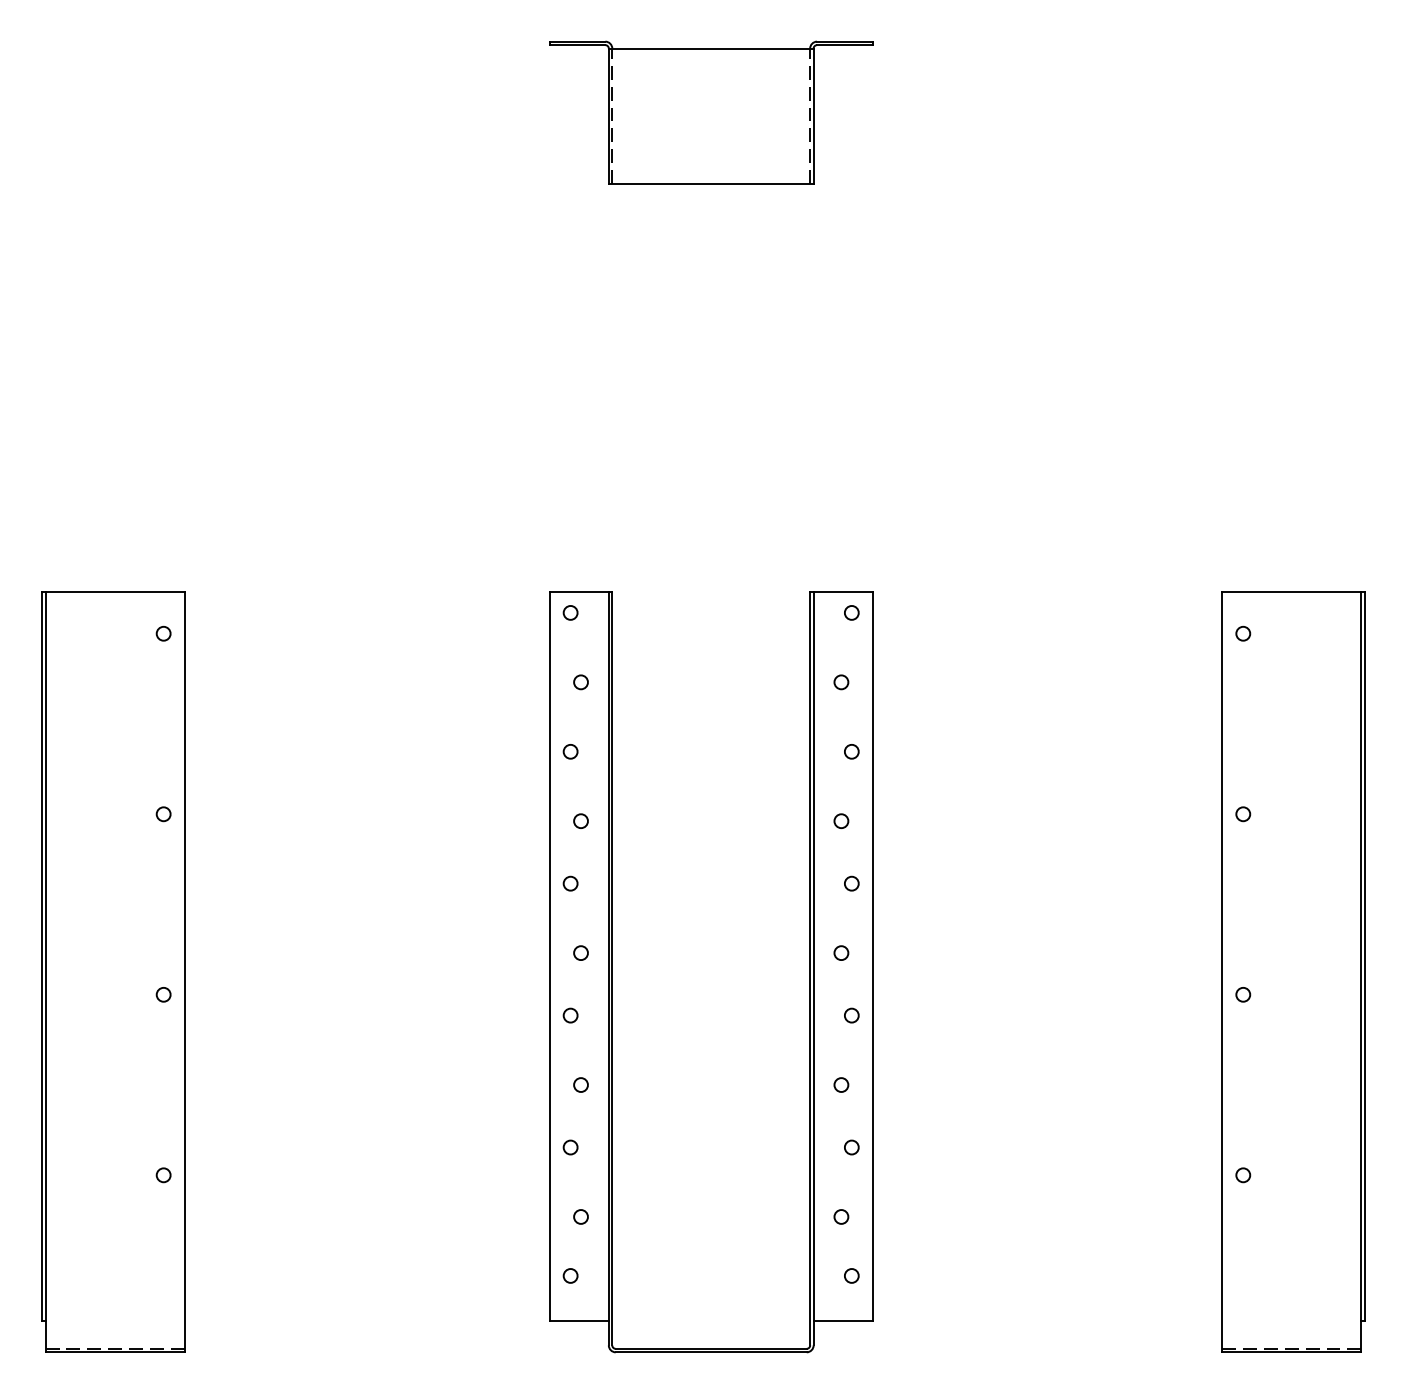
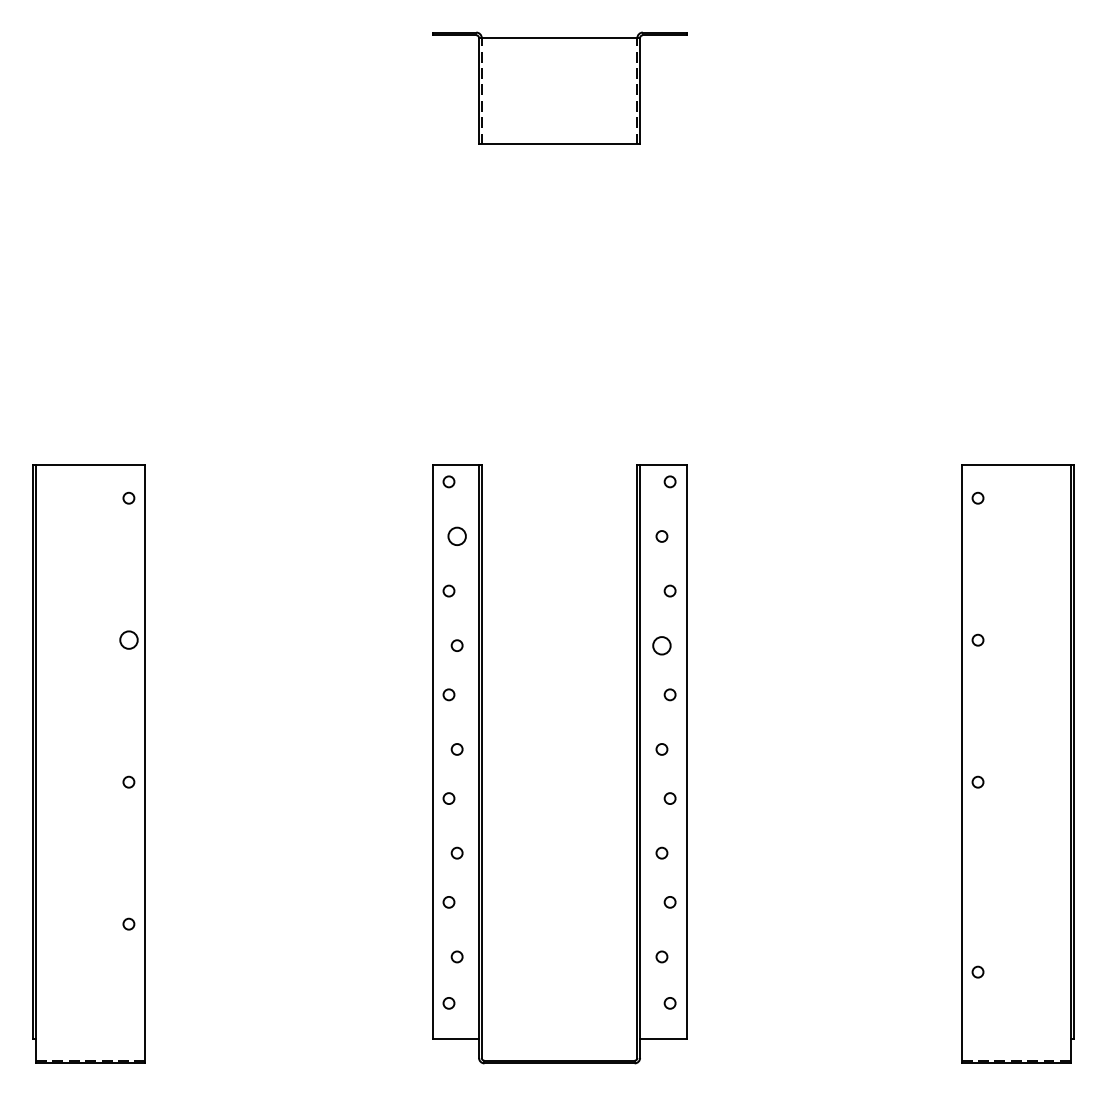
circle: (580, 682) -> (456, 536), size x1.6
circle: (163, 814) -> (128, 640), size x1.6
circle: (841, 820) -> (662, 645), size x1.6
circle: (1243, 1175) -> (978, 972), moved

